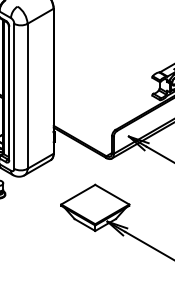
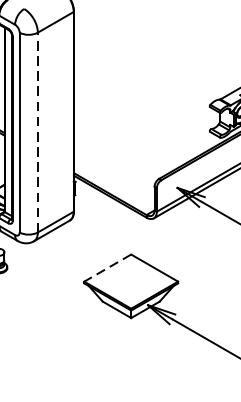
line: (27, 96) -> (37, 132), solid -> dashed
line: (78, 194) -> (108, 267), solid -> dashed

